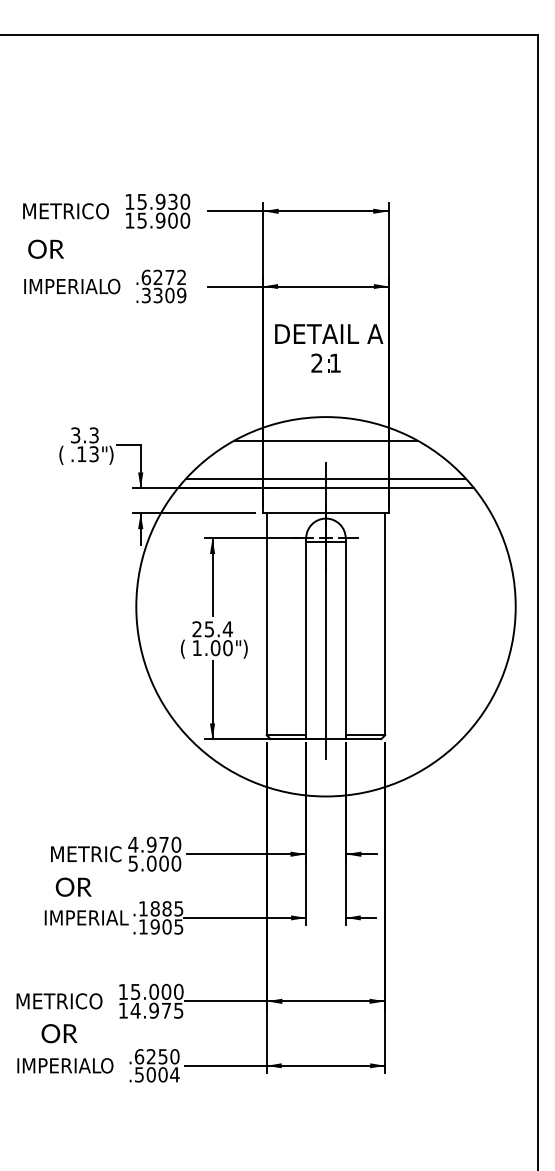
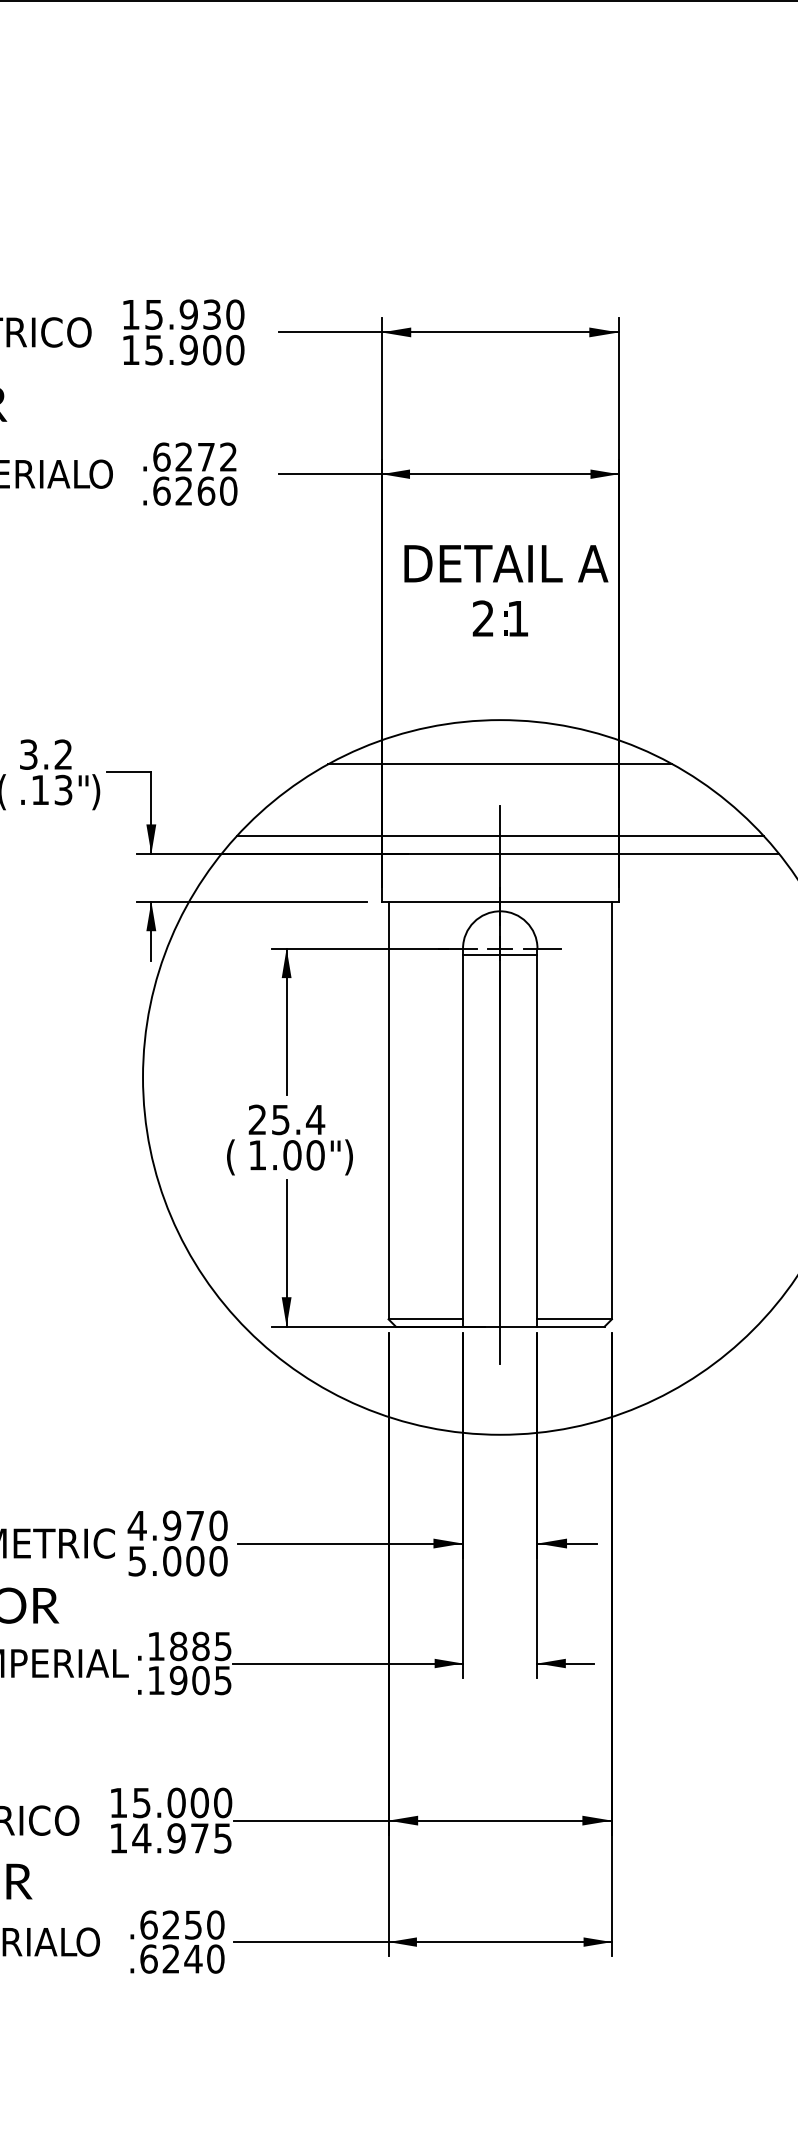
text: (163, 295) -> (194, 491), .3309 -> .6260
text: (93, 435) -> (62, 754), 3.3 -> 3.2
text: (157, 1074) -> (182, 1958), .5004 -> .6240

